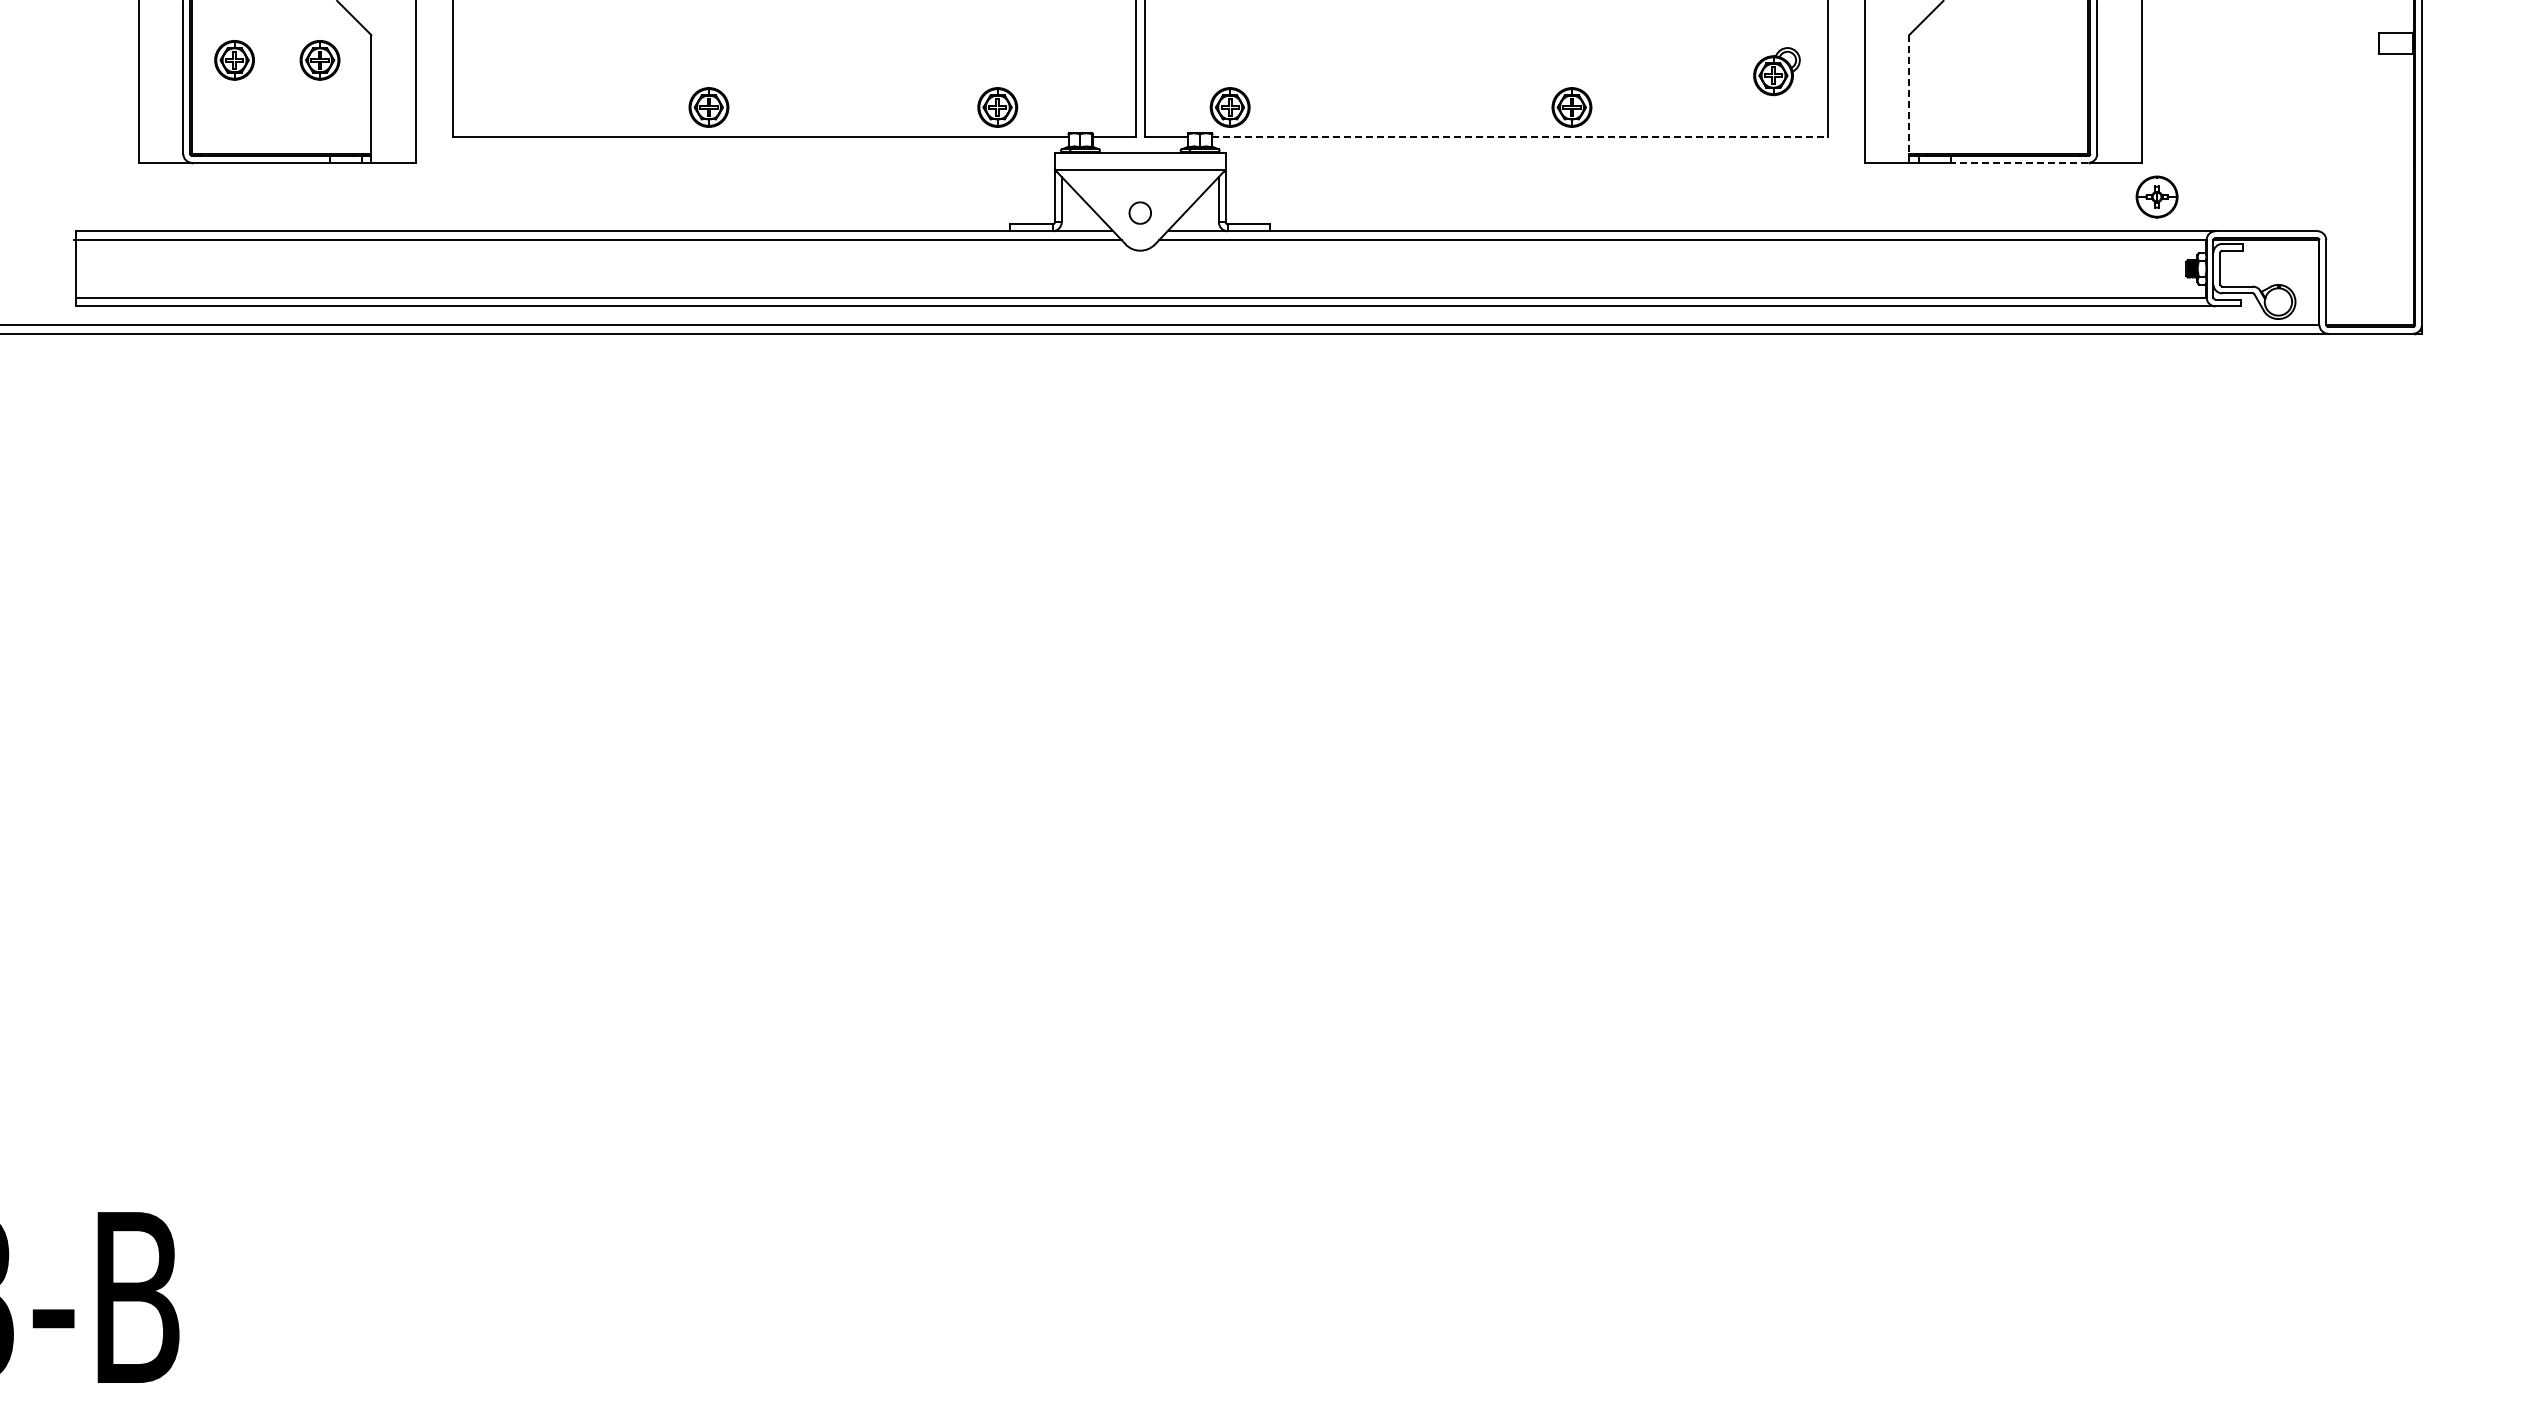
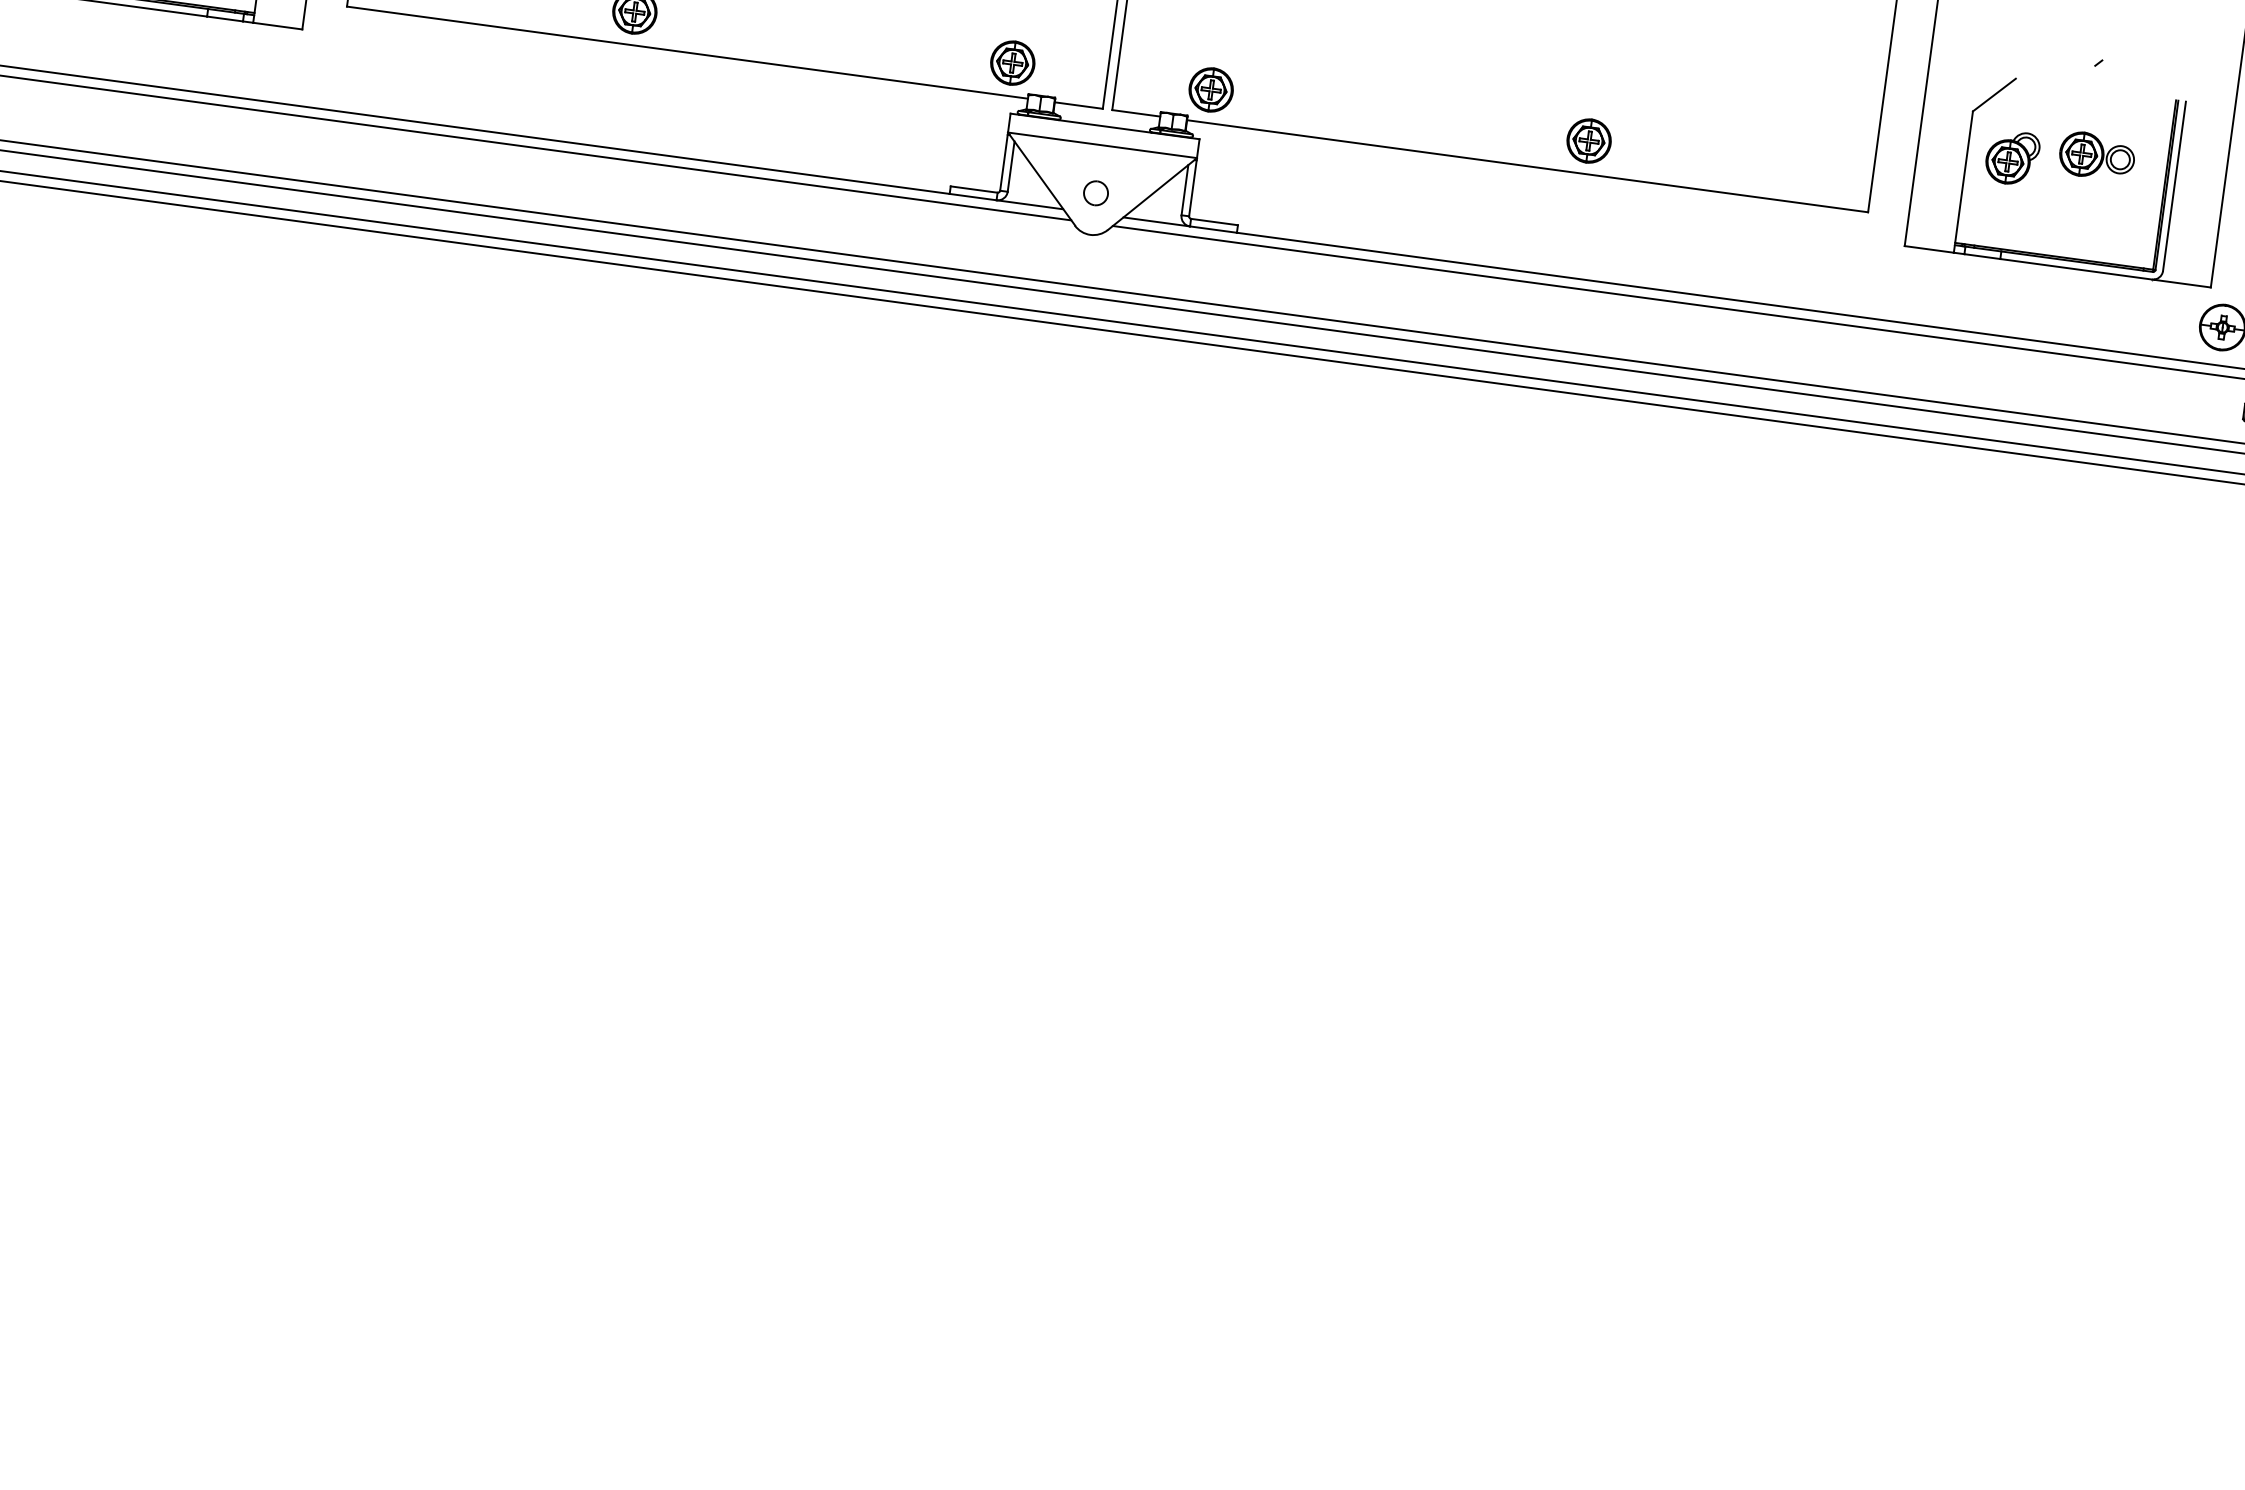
part: (2024, 59) -> (2096, 155), added
part: (1776, 71) -> (2011, 157), moved
line: (1909, 95) -> (1964, 178), dashed -> solid
part: (997, 107) -> (1012, 63), moved
line: (1520, 137) -> (1527, 166), dashed -> solid
line: (2019, 162) -> (2075, 268), dashed -> solid

